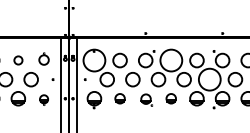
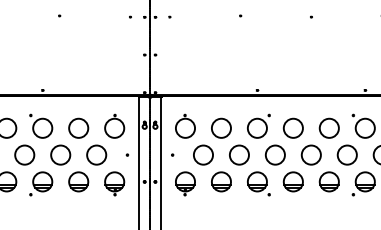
part: (43, 58) -> (114, 125), size x1.43
circle: (18, 59) -> (78, 127), size x1.67
circle: (94, 59) -> (185, 127), size x0.62
circle: (170, 59) -> (292, 127), size x0.62
circle: (209, 79) -> (346, 154), size x0.62
part: (120, 98) -> (221, 181), size x1.43
part: (170, 98) -> (292, 181), size x1.43
part: (43, 99) -> (114, 183), size x1.67
part: (146, 99) -> (258, 183), size x1.43

